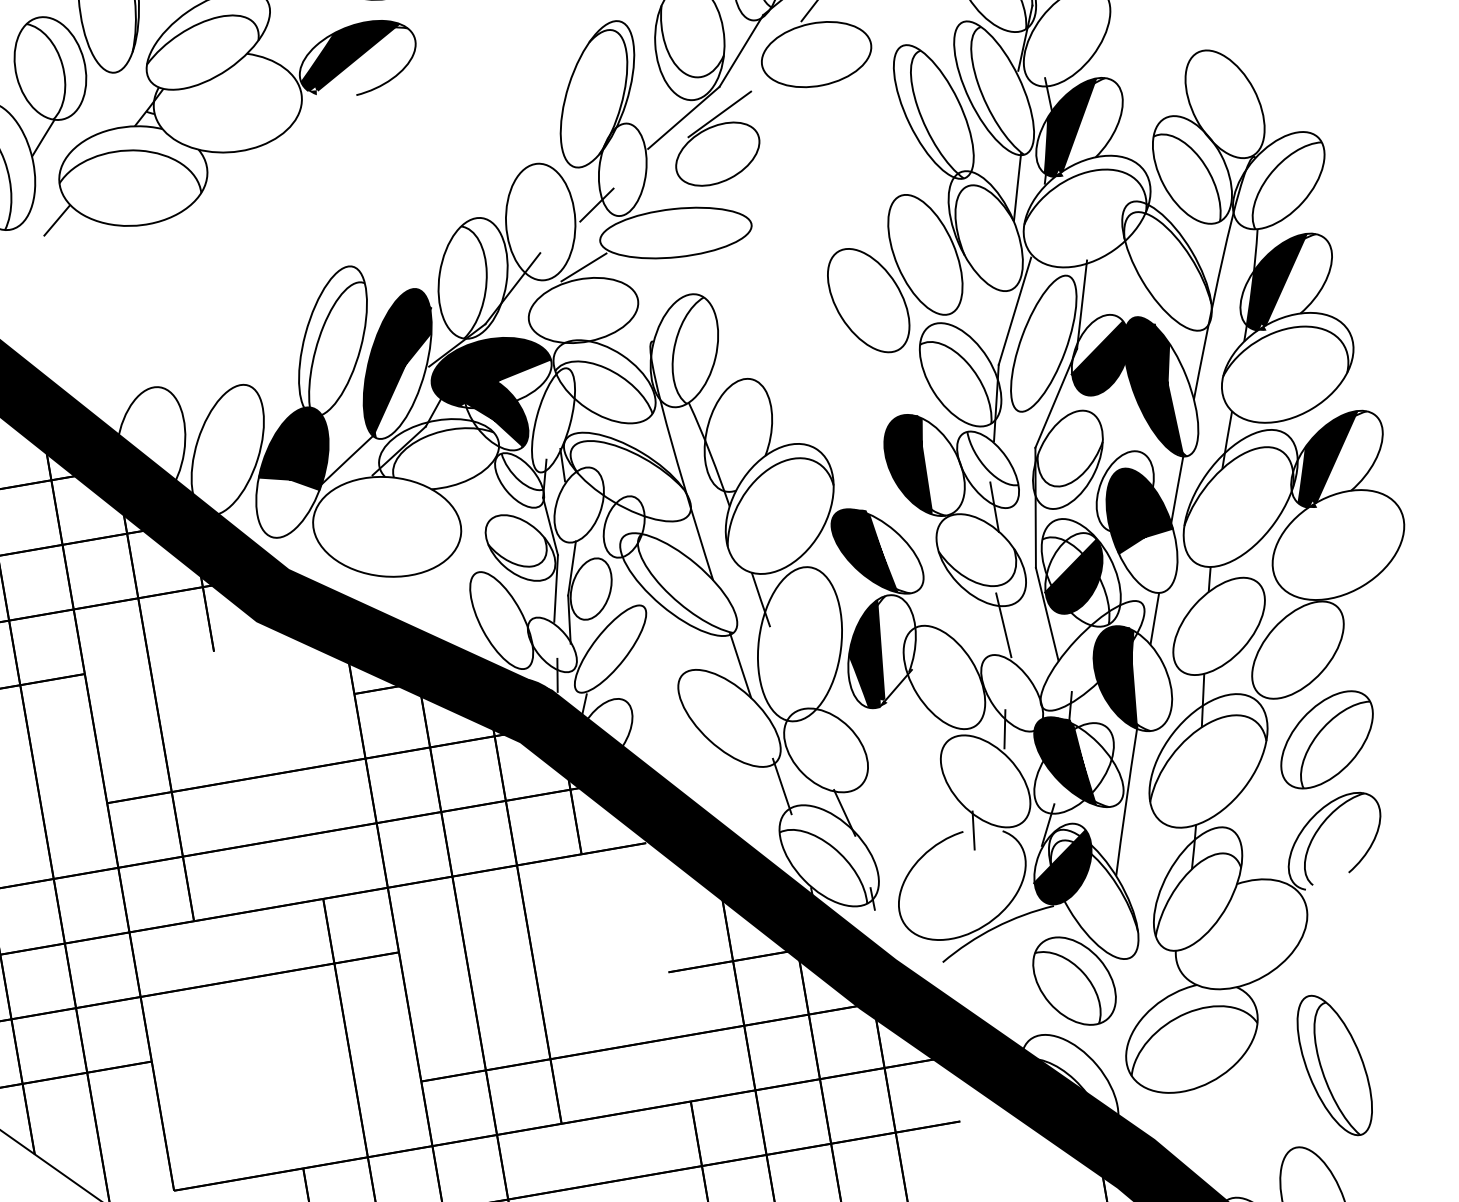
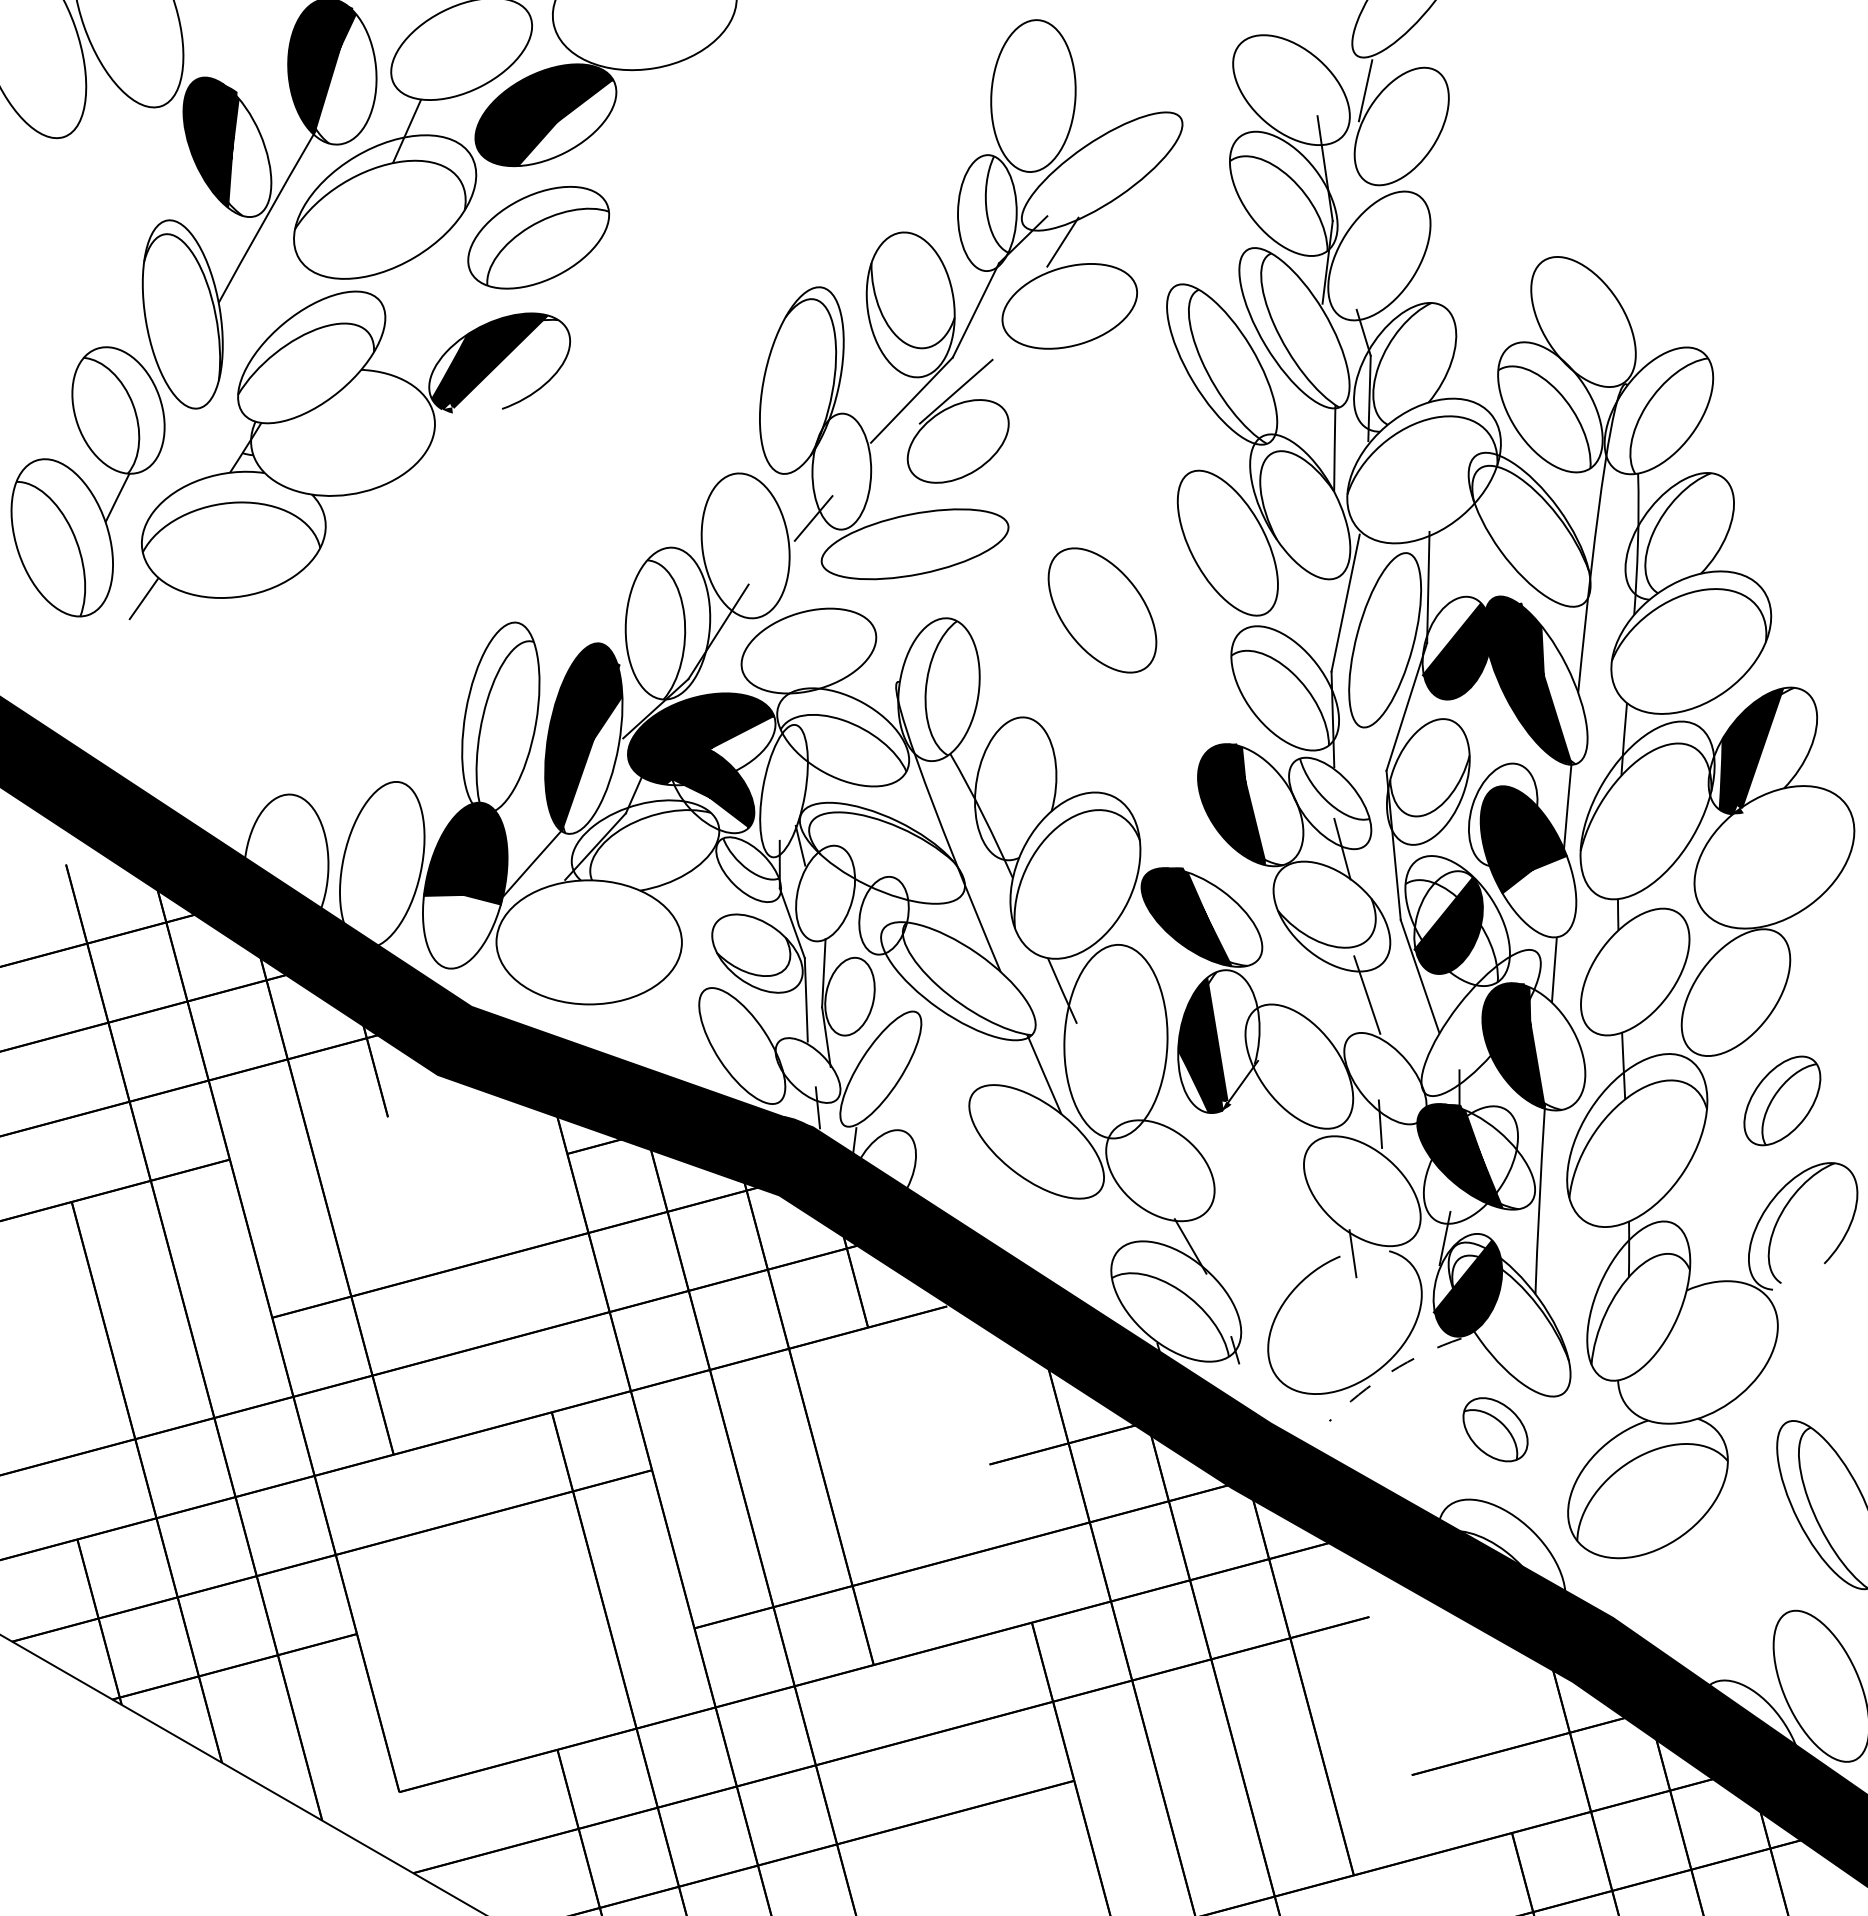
fill: (1069, 126) -> (1392, 367), removed
line: (583, 267) -> (804, 597), removed
fill: (1277, 281) -> (1668, 536), removed
part: (868, 300) -> (1102, 610), moved
part: (1327, 739) -> (1782, 1100), size x0.7
line: (781, 786) -> (1109, 1220), removed
arc: (994, 927) -> (1390, 1372), solid -> dashed
part: (1074, 981) -> (1495, 1429), size x0.6

